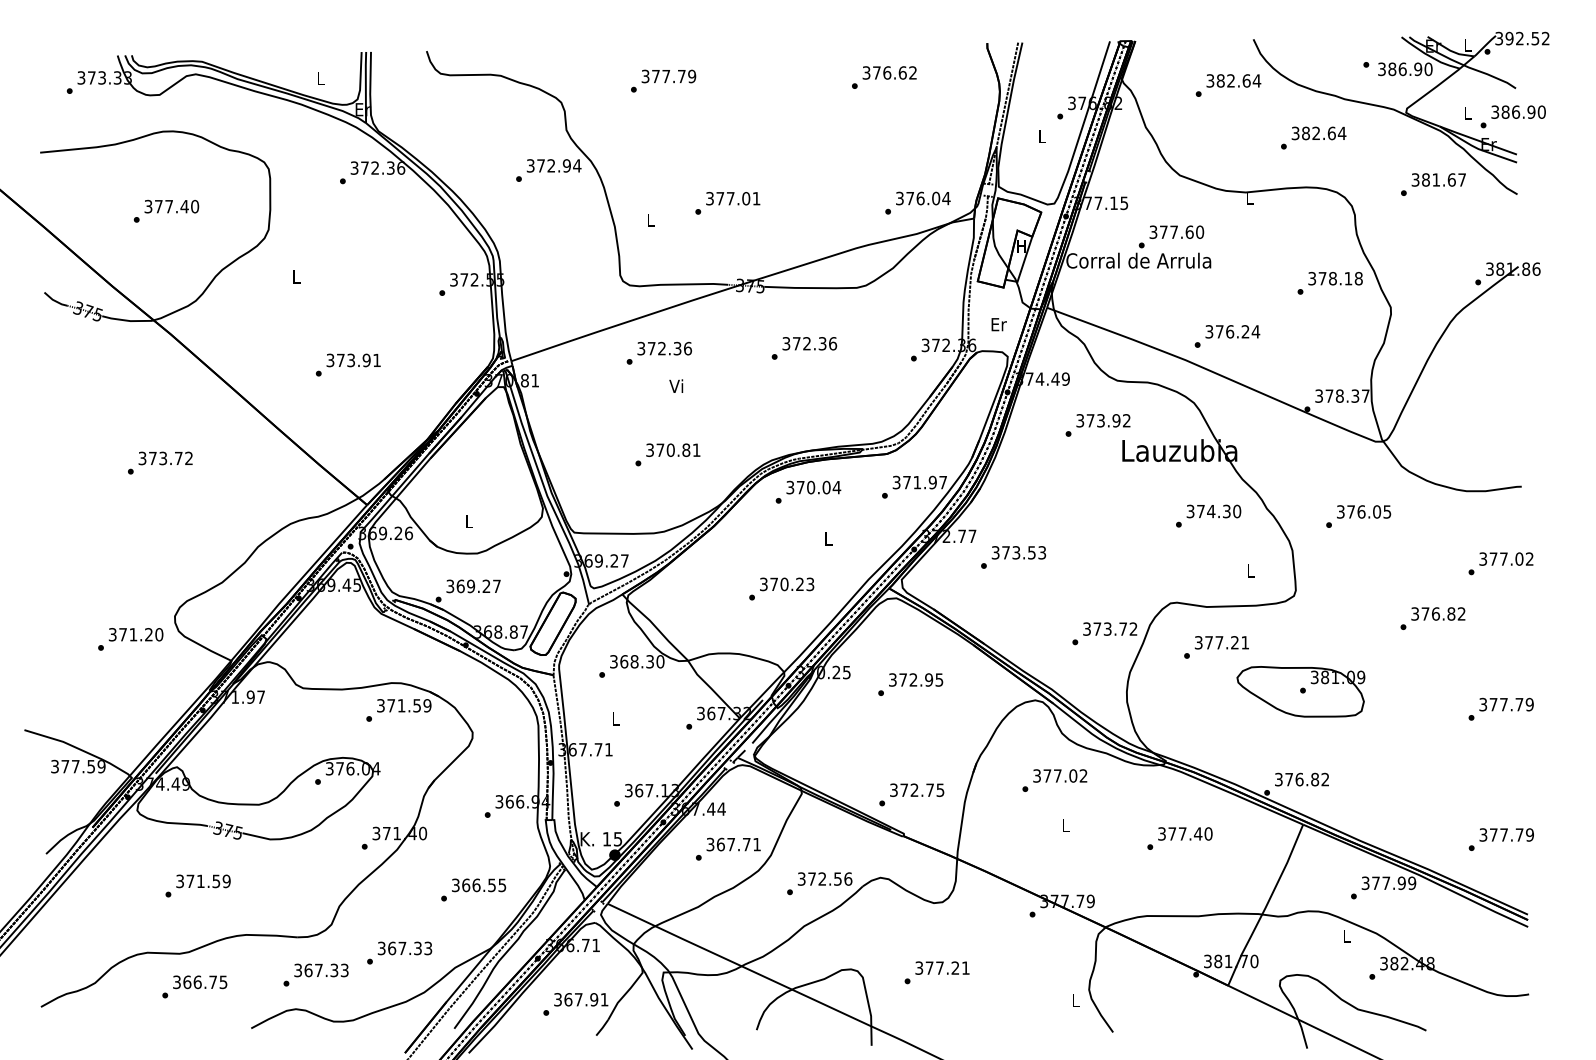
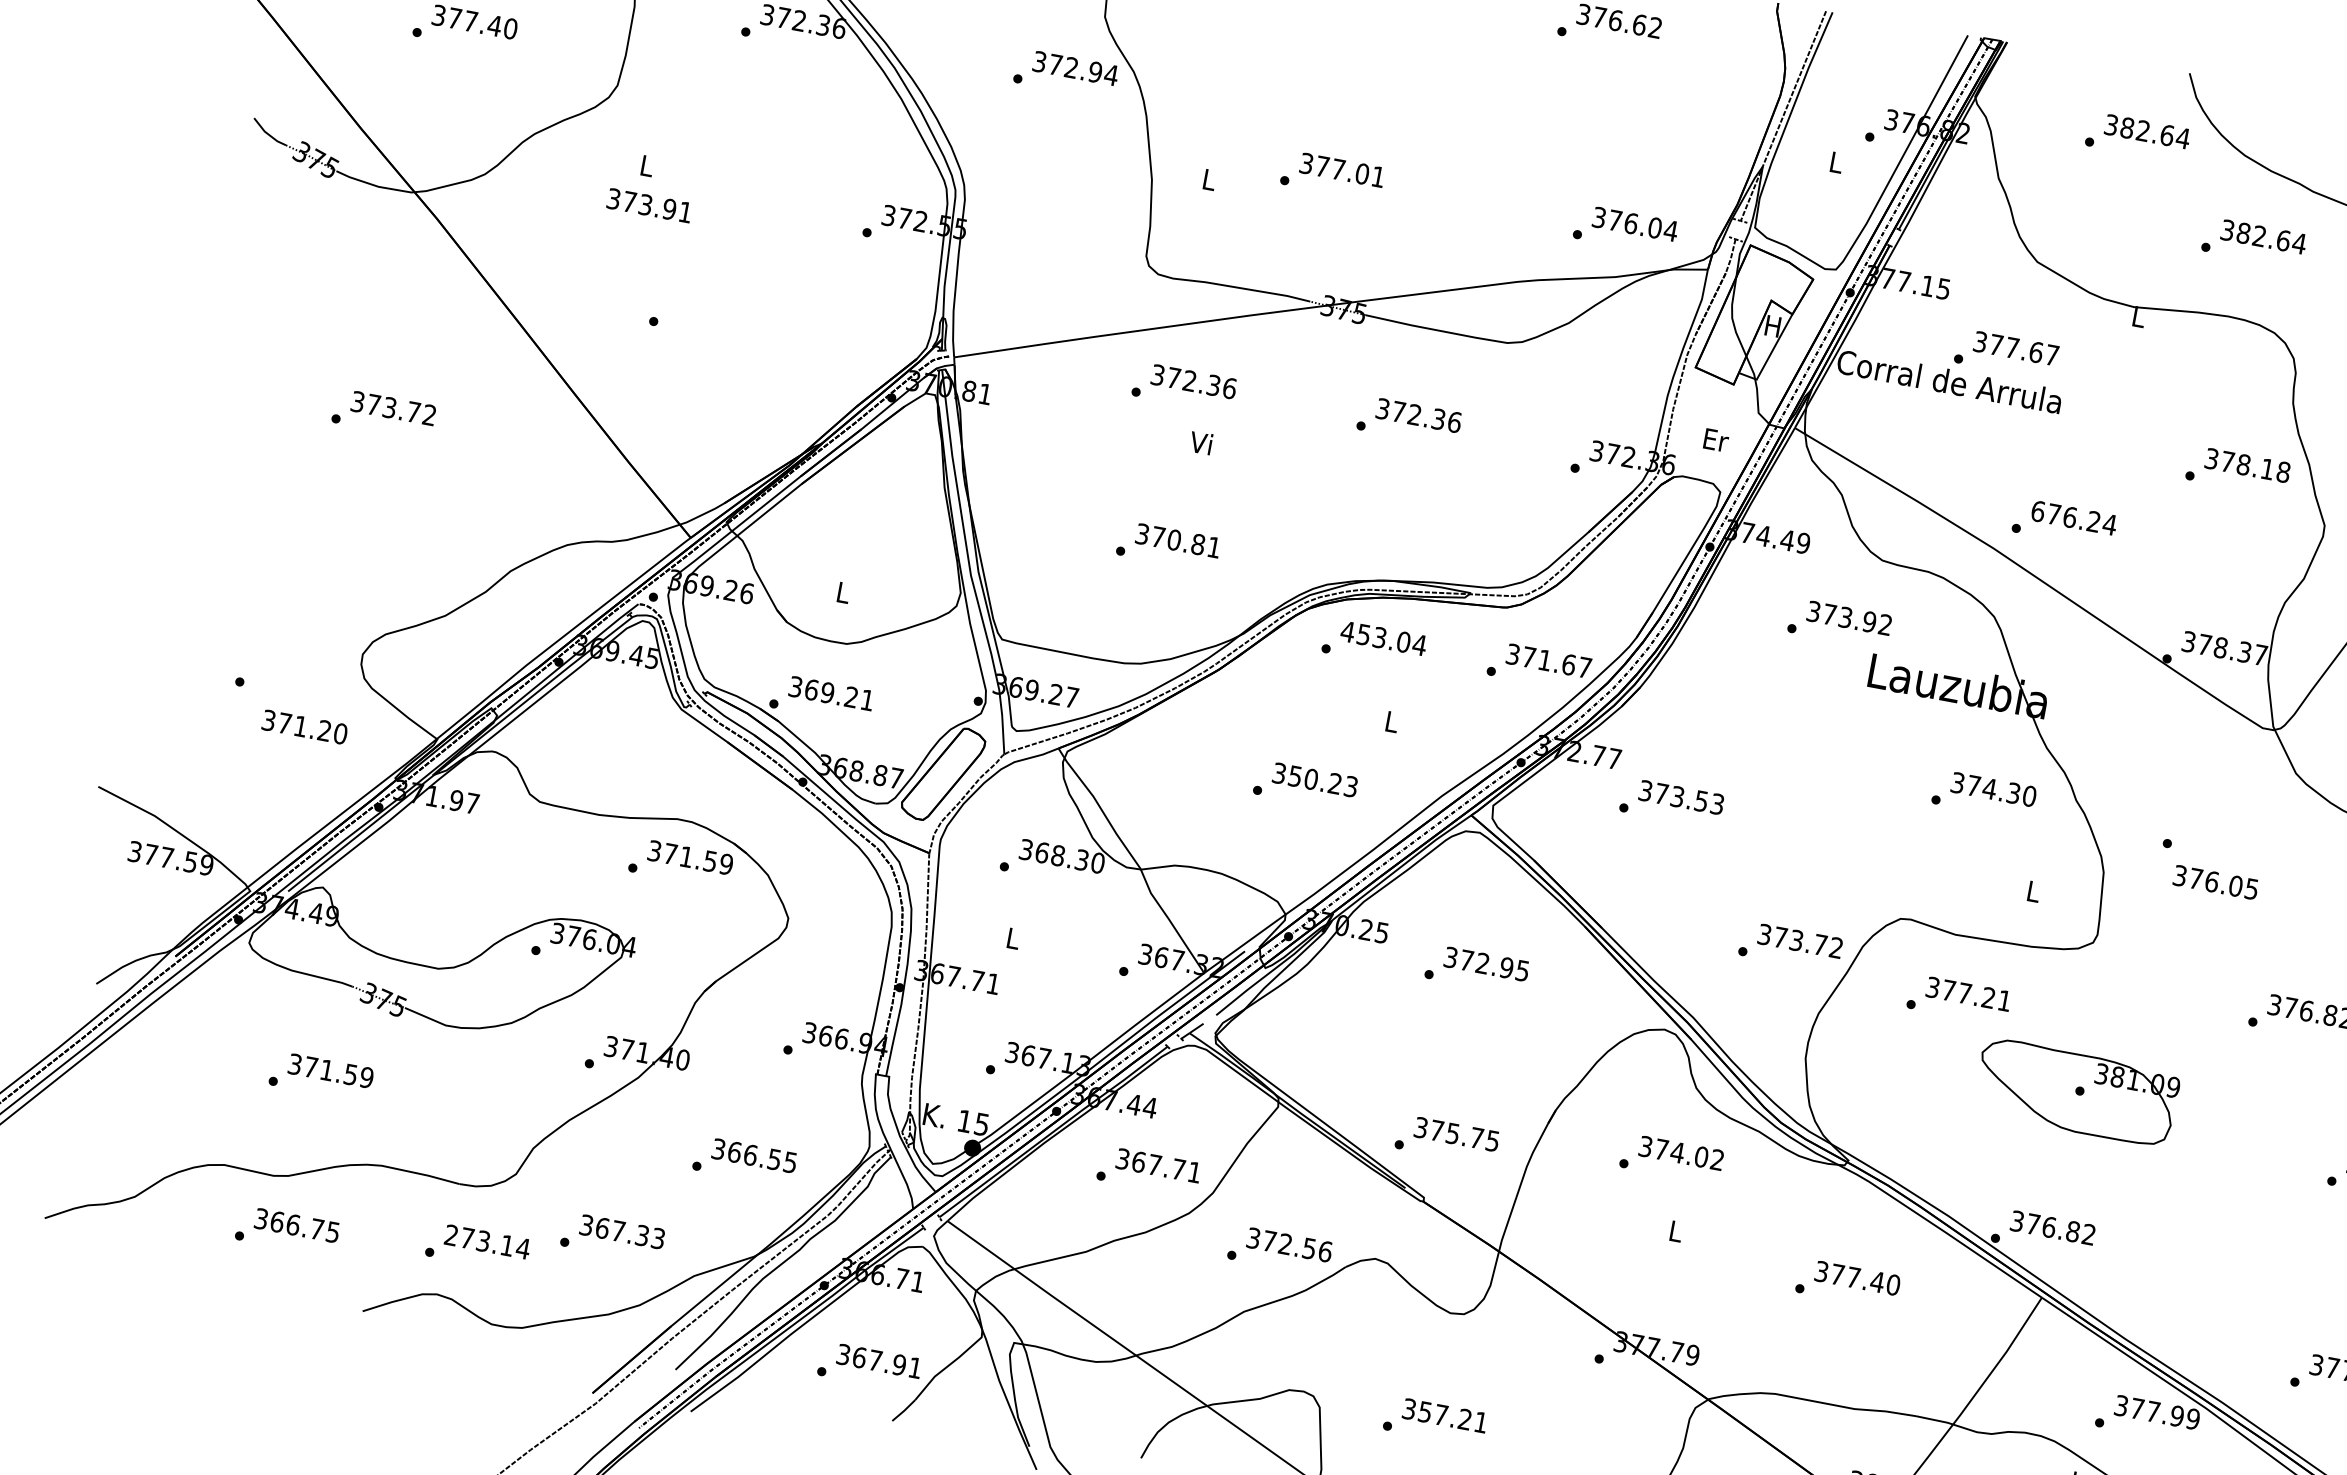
text: (1200, 231) -> (2053, 354), 377.60 -> 377.67
text: (1209, 331) -> (2038, 510), 376.24 -> 676.24
text: (353, 360) -> (649, 205), moved
text: (932, 482) -> (1568, 664), 371.97 -> 371.67
text: (800, 487) -> (1363, 634), 370.04 -> 453.04
text: (1364, 511) -> (2216, 881), moved
text: (773, 584) -> (1294, 776), 370.23 -> 350.23
text: (496, 585) -> (867, 698), 369.27 -> 369.21
text: (135, 634) -> (304, 726), moved
text: (1057, 775) -> (1677, 1151), 377.02 -> 374.02
text: (914, 789) -> (1452, 1132), 372.75 -> 375.75
text: (929, 967) -> (1425, 1411), 377.21 -> 357.21
text: (321, 970) -> (487, 1242), 367.33 -> 273.14

